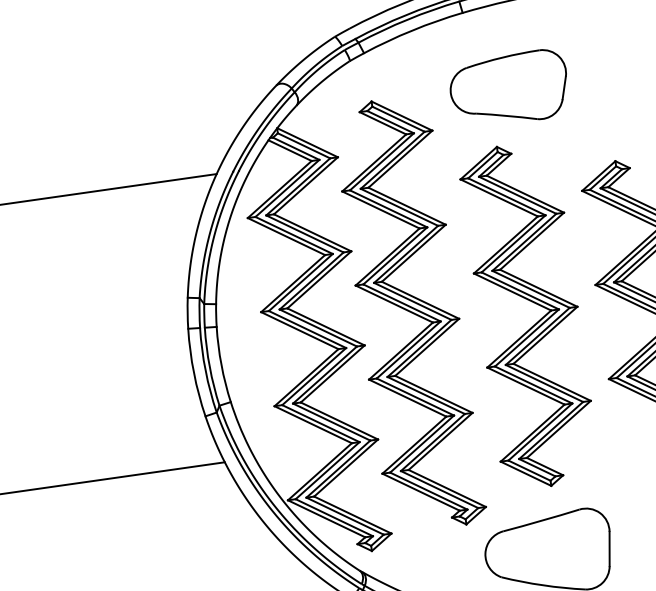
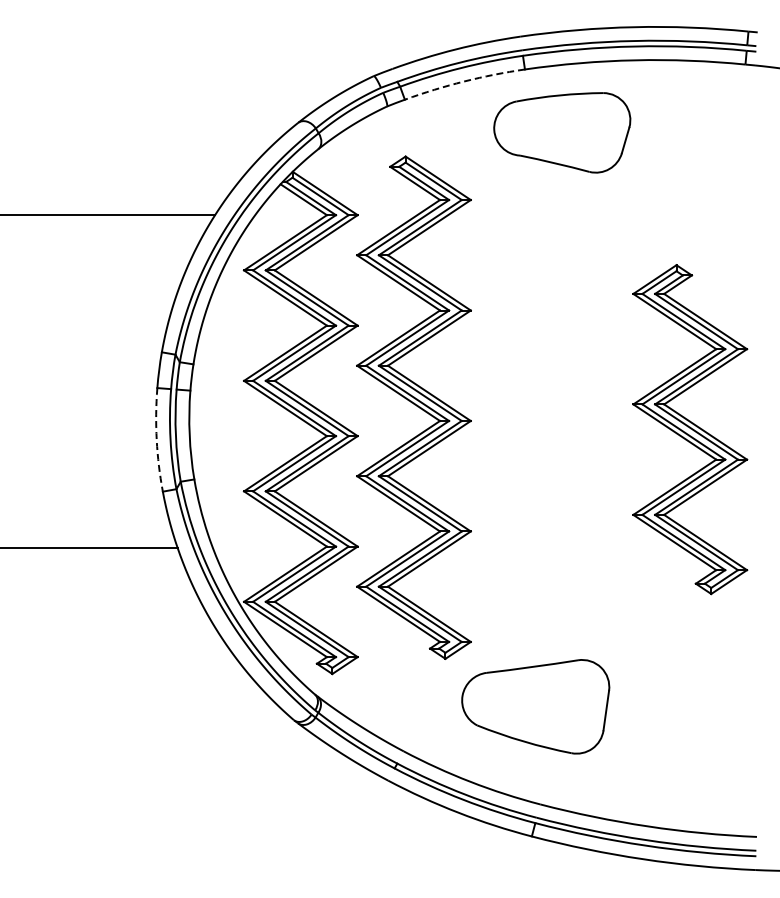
arc: (412, 30) -> (464, 81), solid -> dashed
part: (509, 88) -> (562, 132), moved
part: (536, 322) -> (559, 437), removed
arc: (193, 373) -> (156, 440), solid -> dashed

